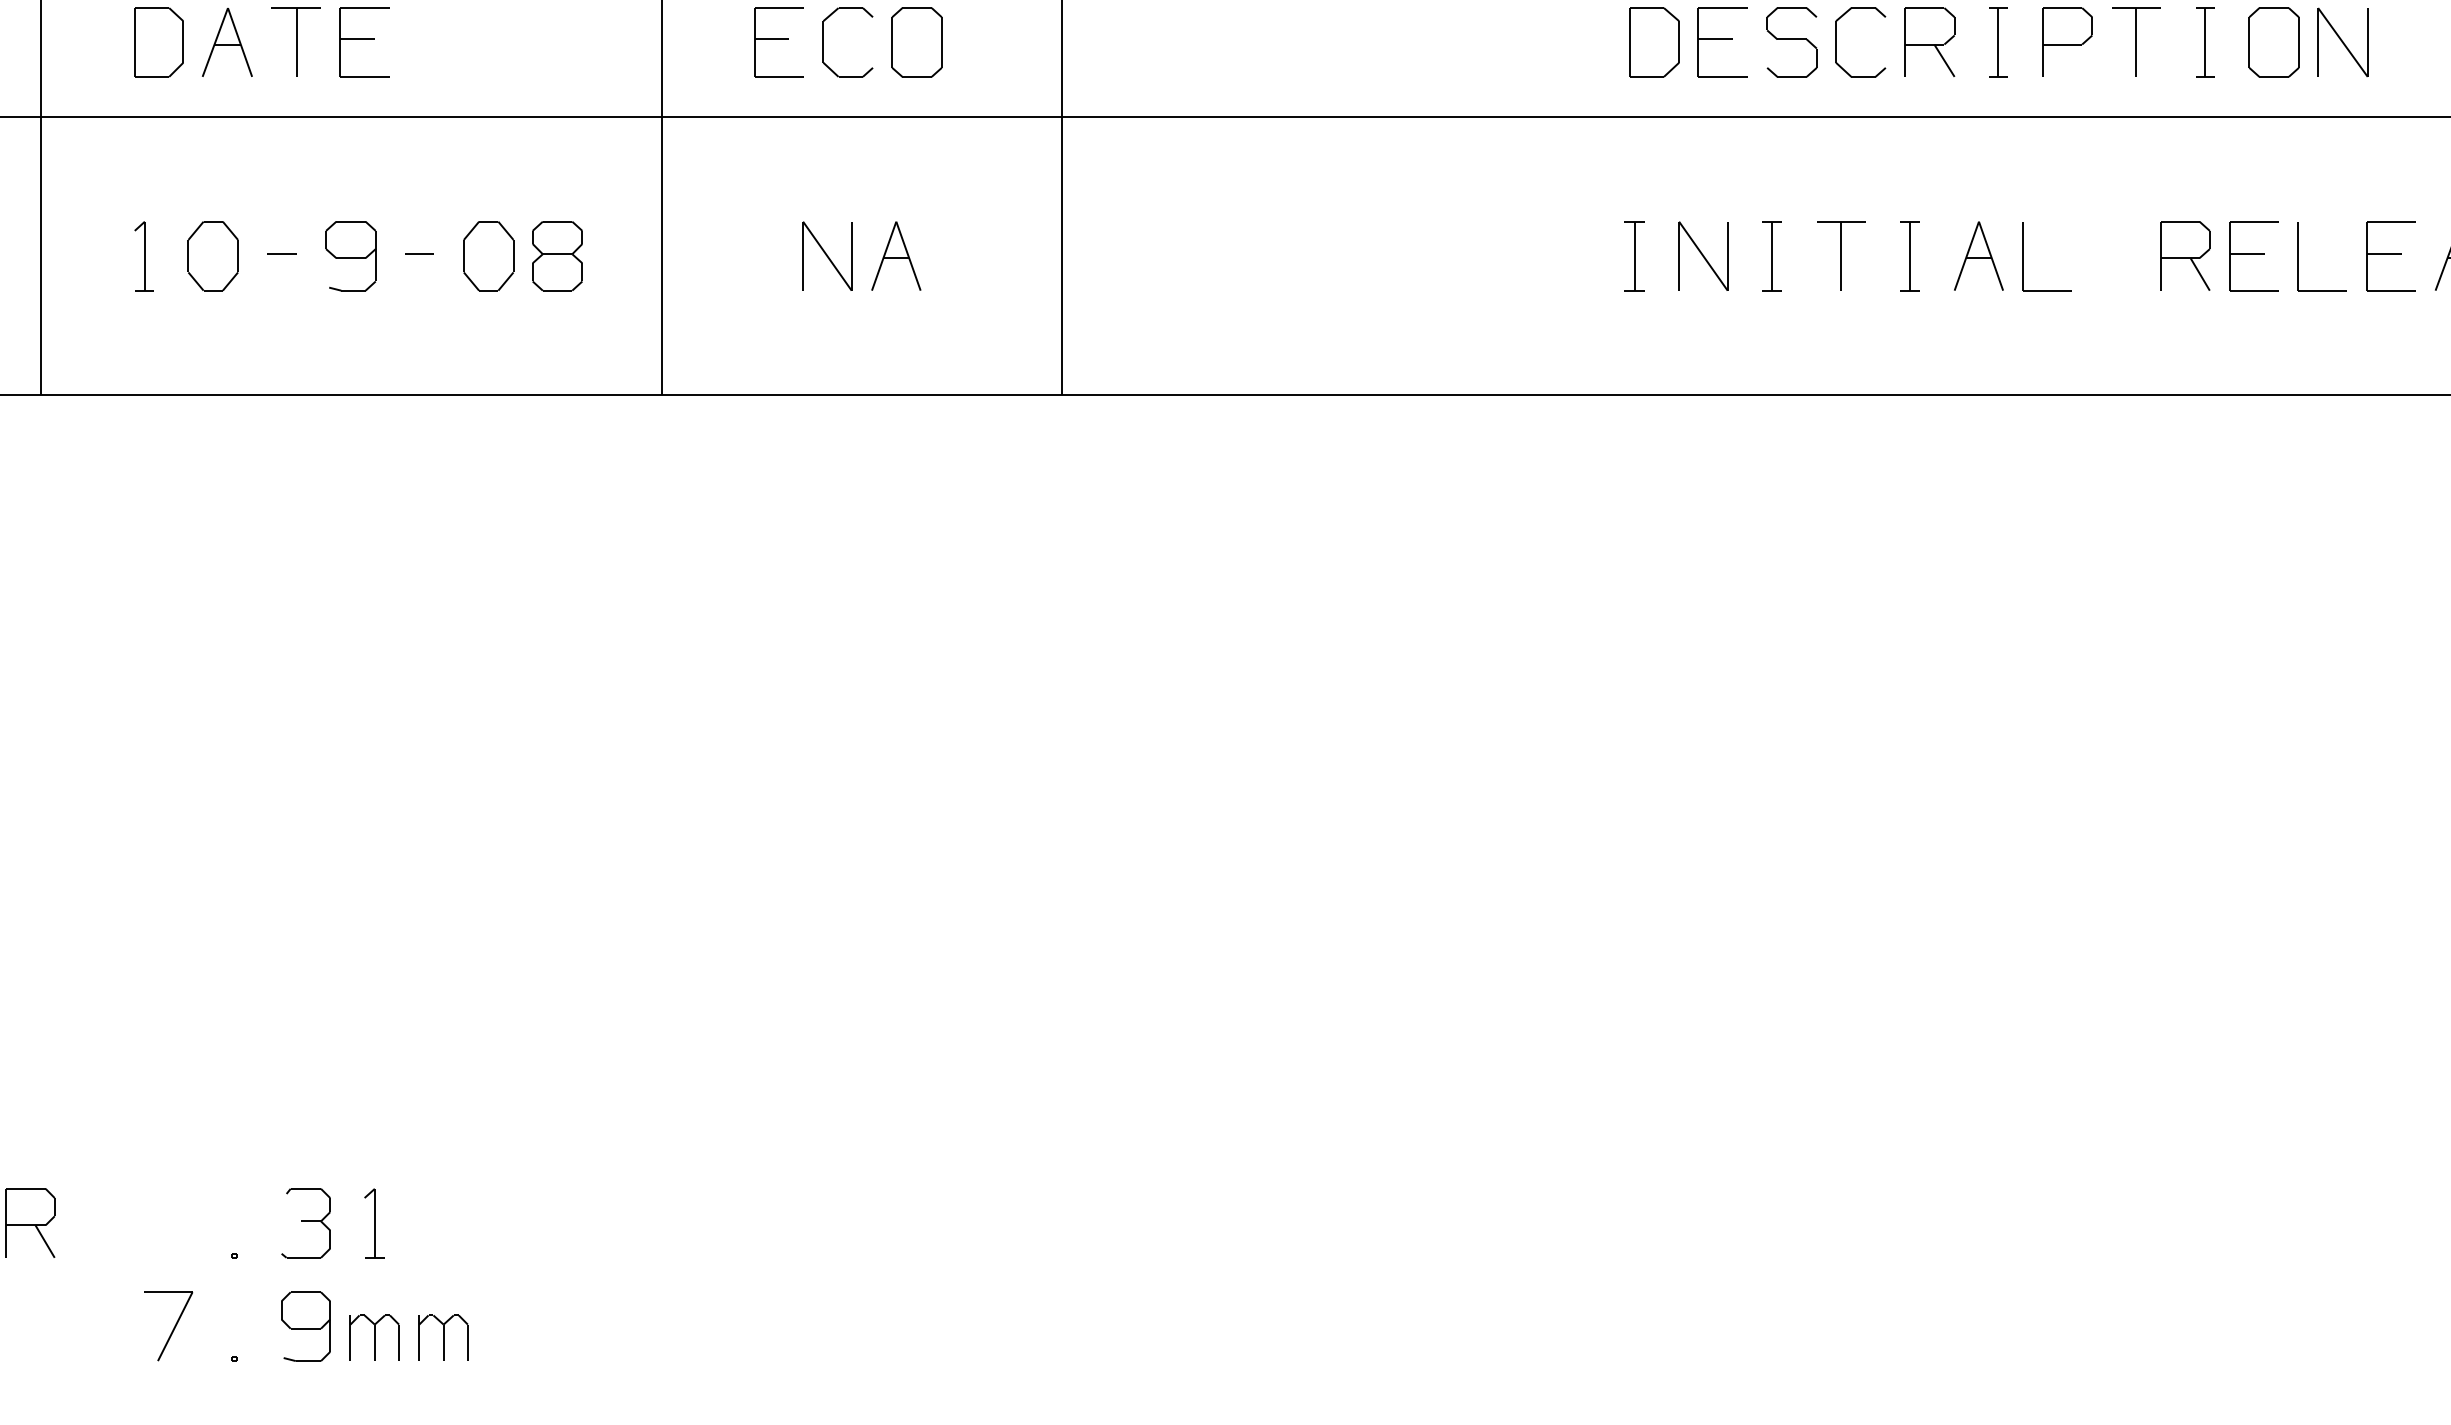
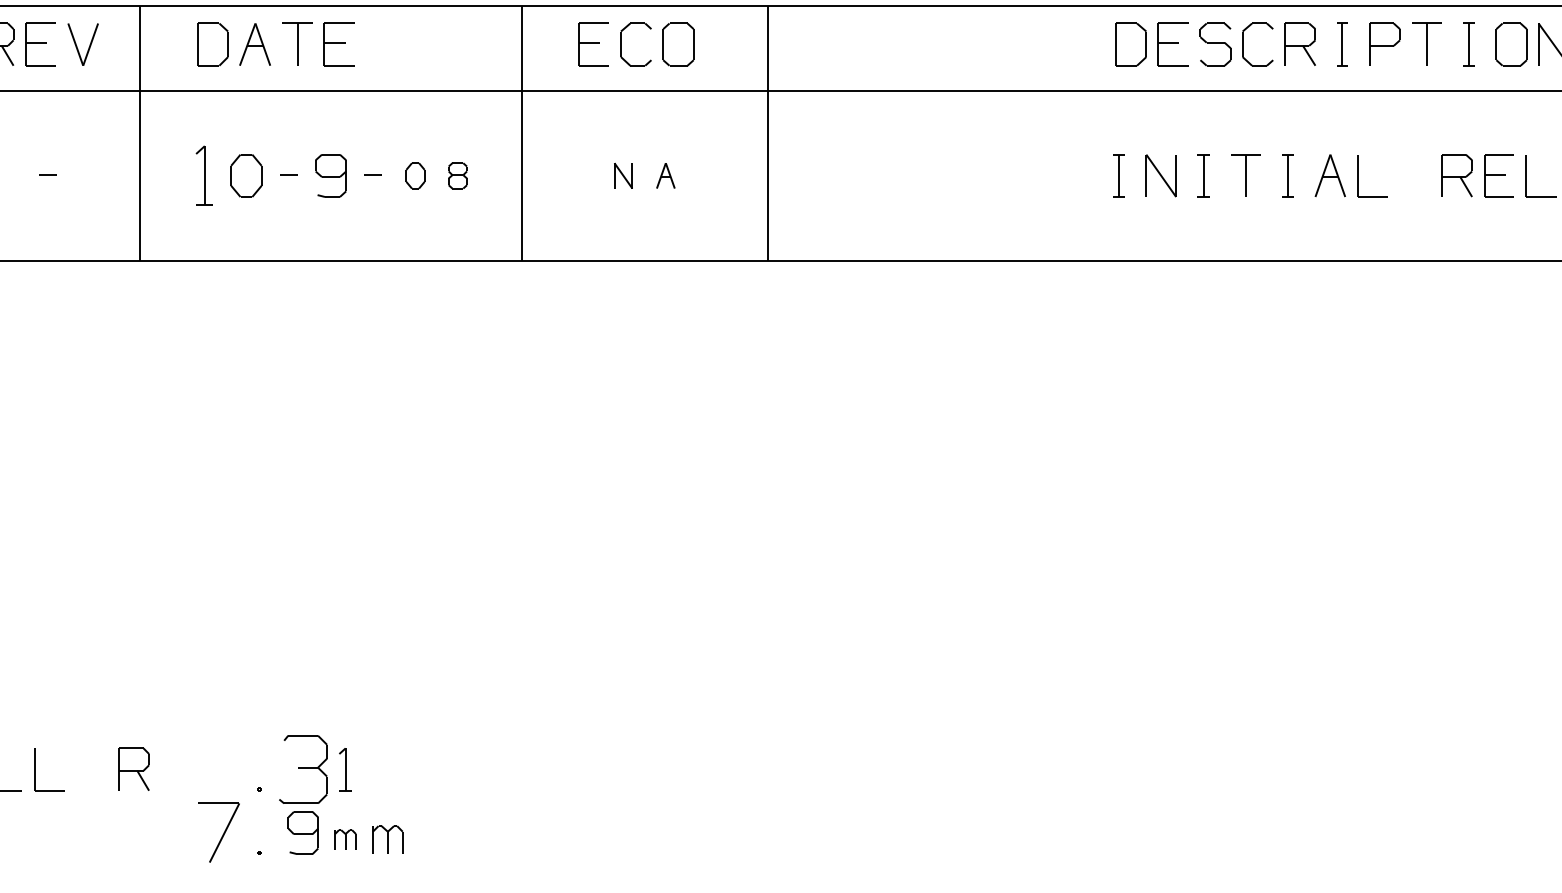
part: (143, 255) -> (203, 175), size x1.4
part: (488, 255) -> (415, 175), size x0.6
part: (557, 255) -> (457, 175), size x0.6
part: (827, 255) -> (623, 175), size x0.6
part: (895, 255) -> (665, 175), size x0.6
part: (306, 1223) -> (303, 769), size x1.6
part: (169, 1325) -> (219, 832), size x1.4
part: (374, 1337) -> (345, 839), size x0.7

